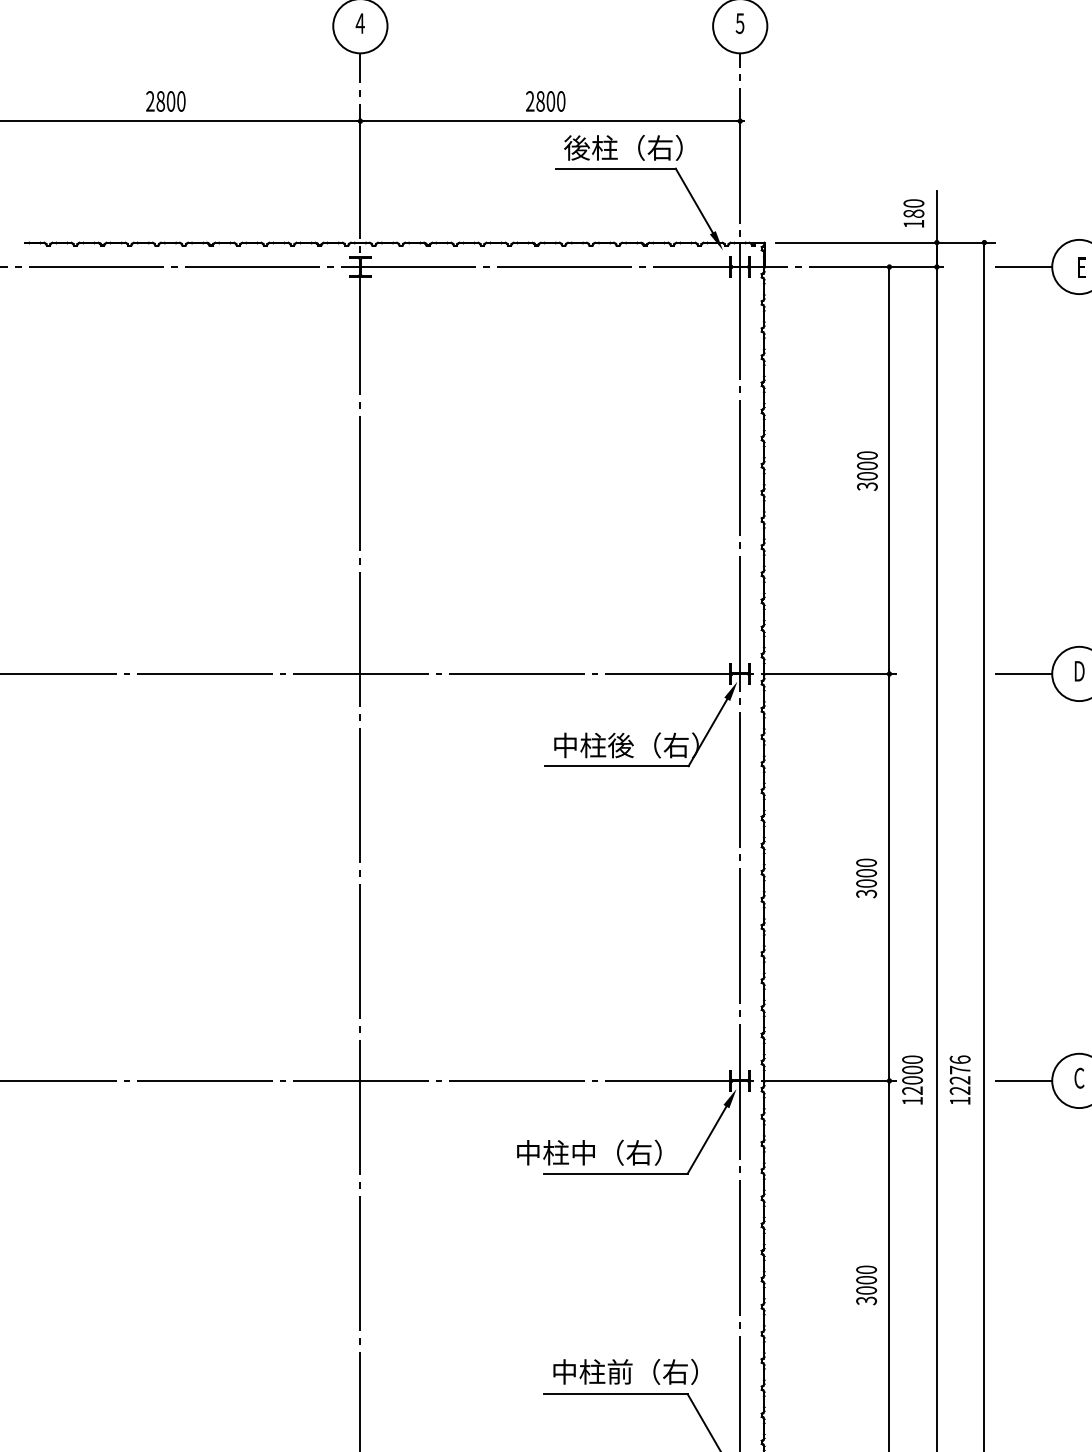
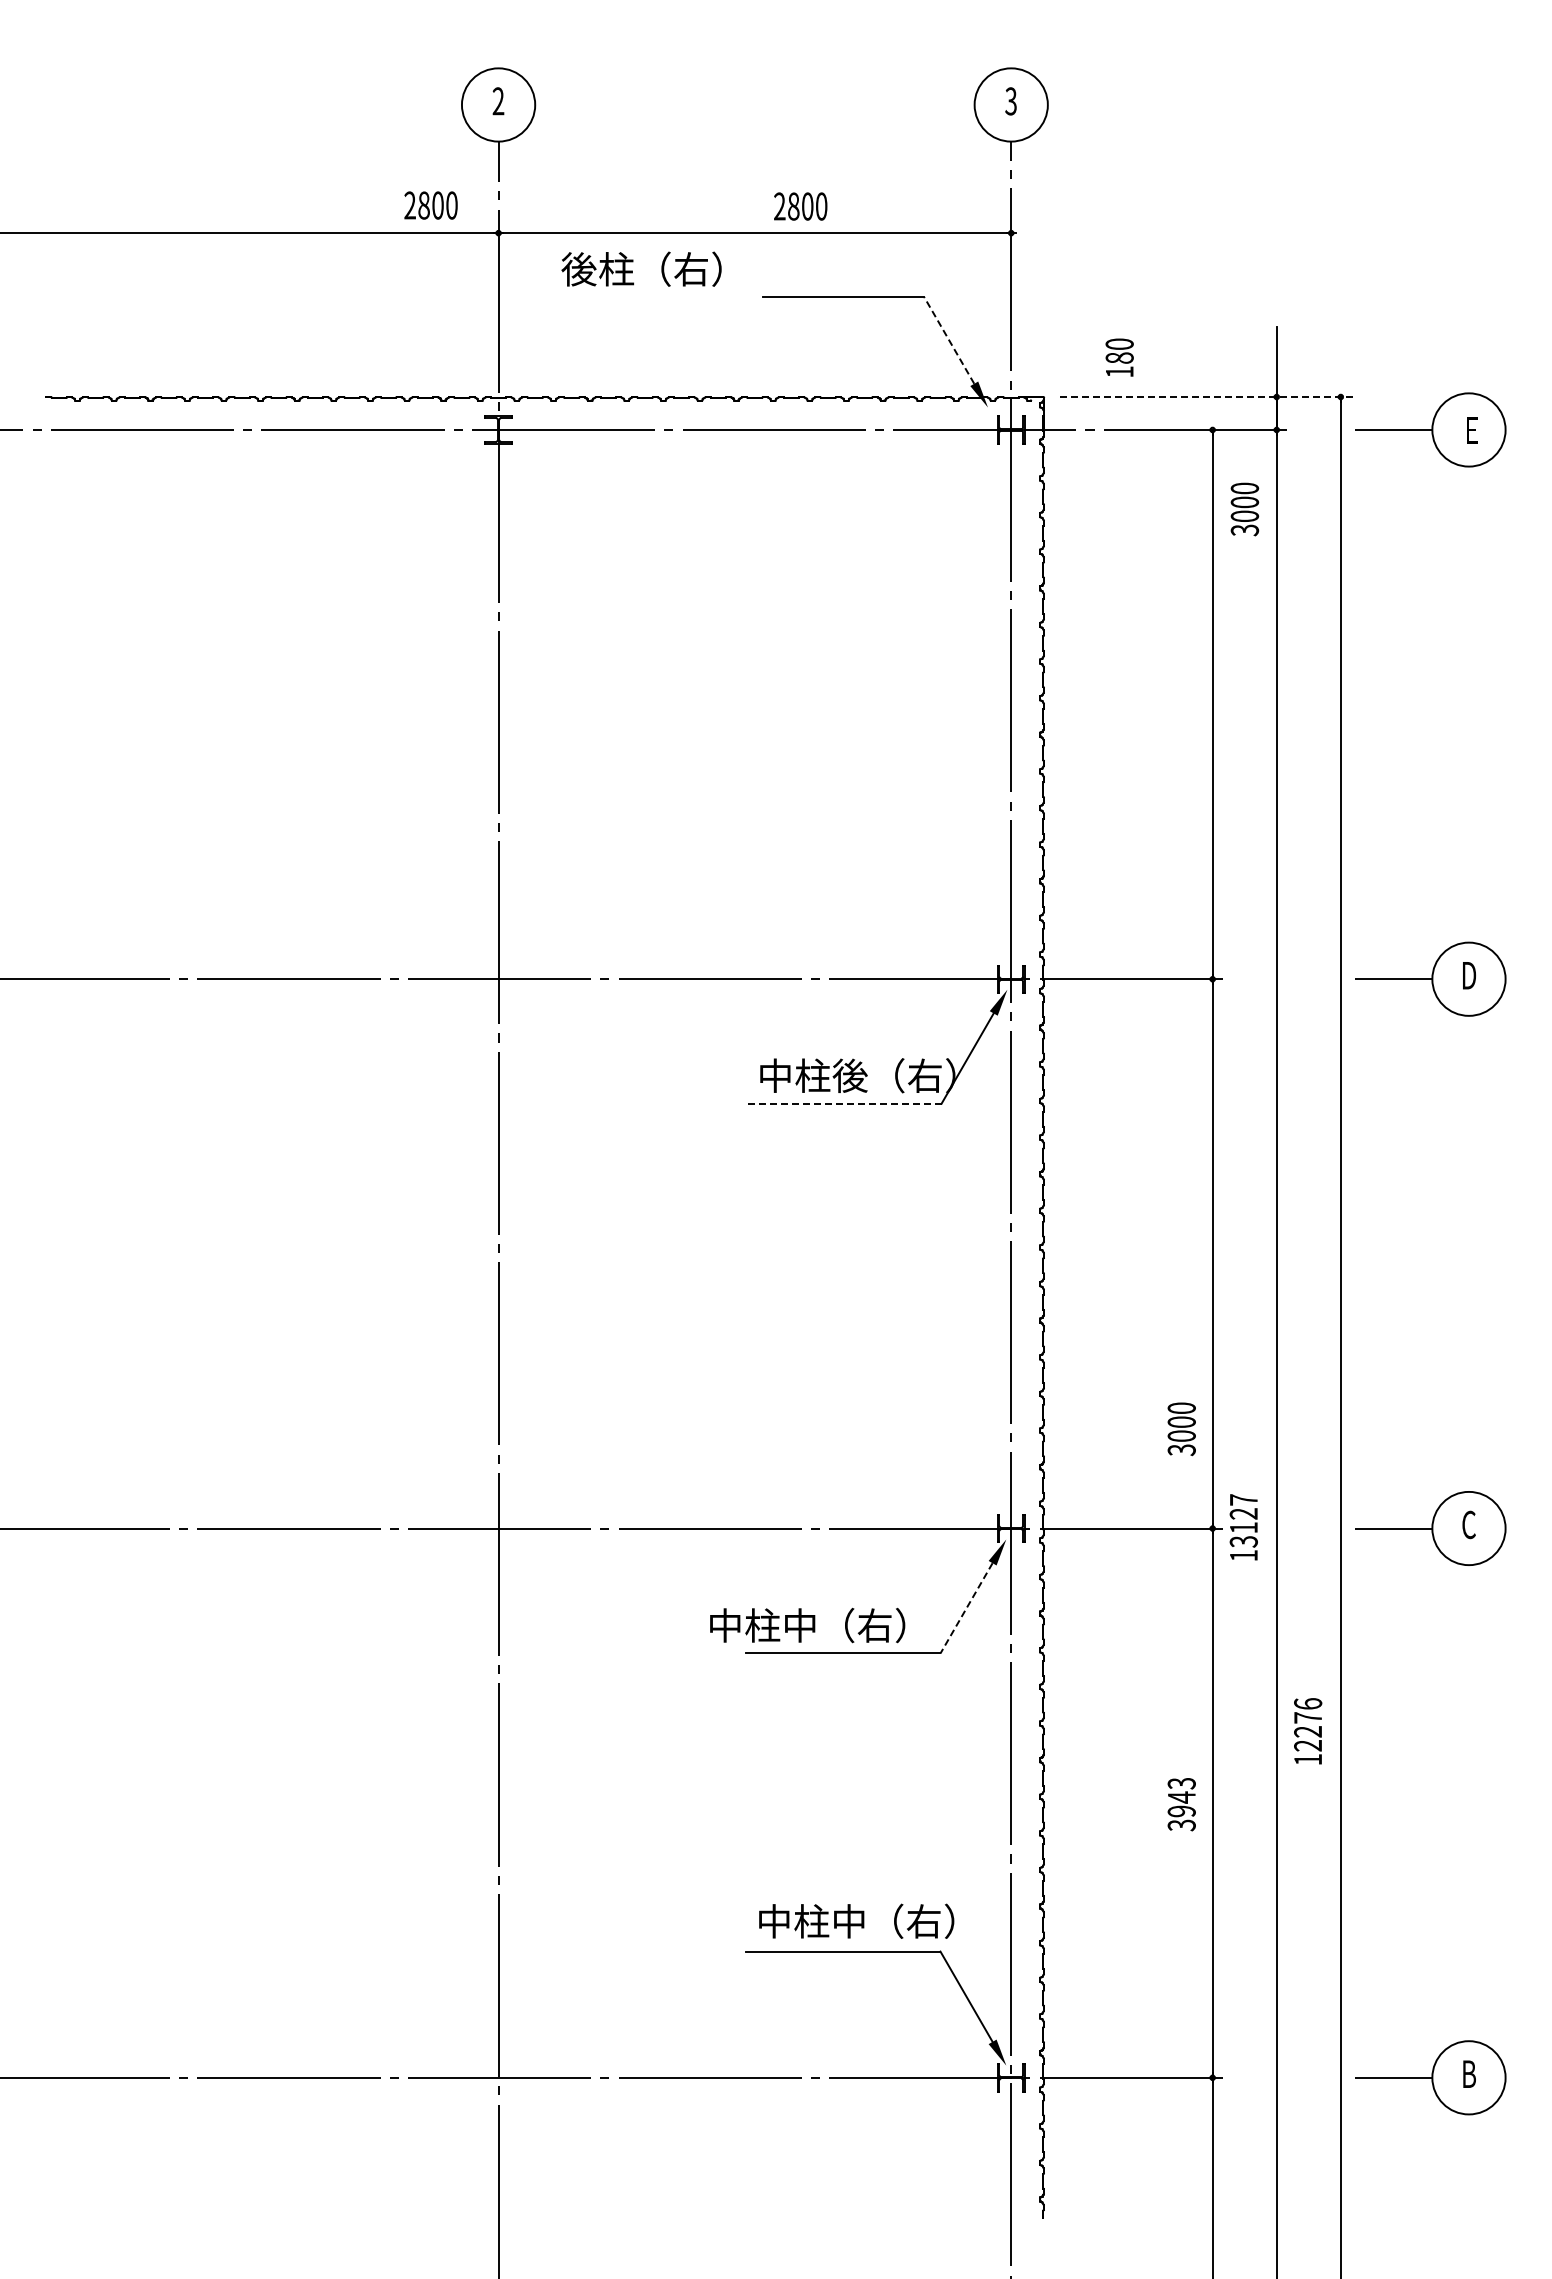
text: (360, 23) -> (498, 101), 4 -> 2
text: (739, 23) -> (1010, 101), 5 -> 3
text: (165, 101) -> (430, 205), moved
text: (545, 101) -> (800, 206), moved
text: (623, 147) -> (641, 268), moved
line: (694, 200) -> (949, 340), solid -> dashed
text: (913, 213) -> (1119, 357), moved
line: (885, 242) -> (1207, 397), solid -> dashed
text: (867, 471) -> (1244, 509), moved
line: (617, 766) -> (845, 1103), solid -> dashed
text: (866, 878) -> (1181, 1429), moved
text: (912, 1074) -> (1243, 1520), 12000 -> 13127
text: (960, 1080) -> (1308, 1731), moved
line: (707, 1140) -> (966, 1608), solid -> dashed
text: (866, 1280) -> (1181, 1797), 3000 -> 3943
text: (619, 1372) -> (848, 1921), 中柱前（右） -> 中柱中（右）

